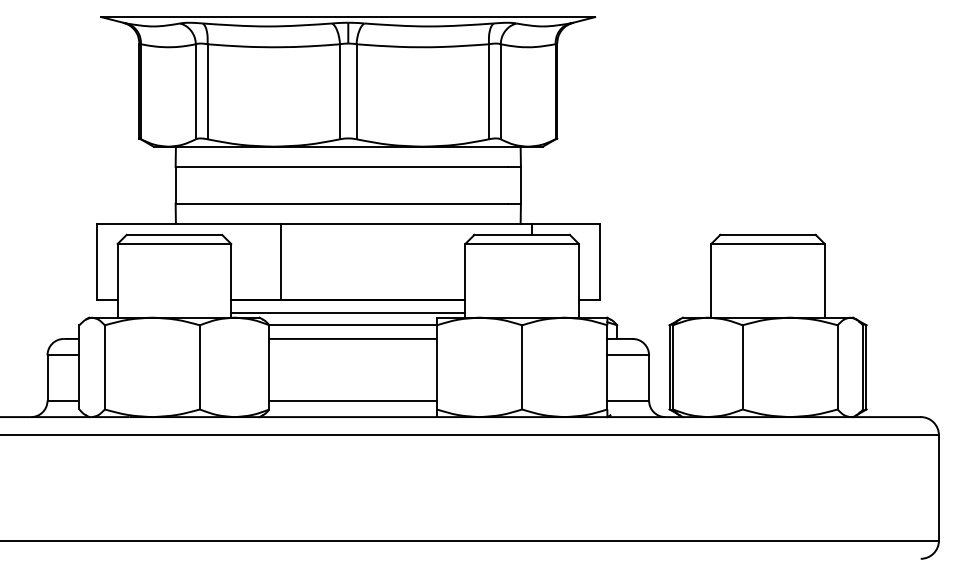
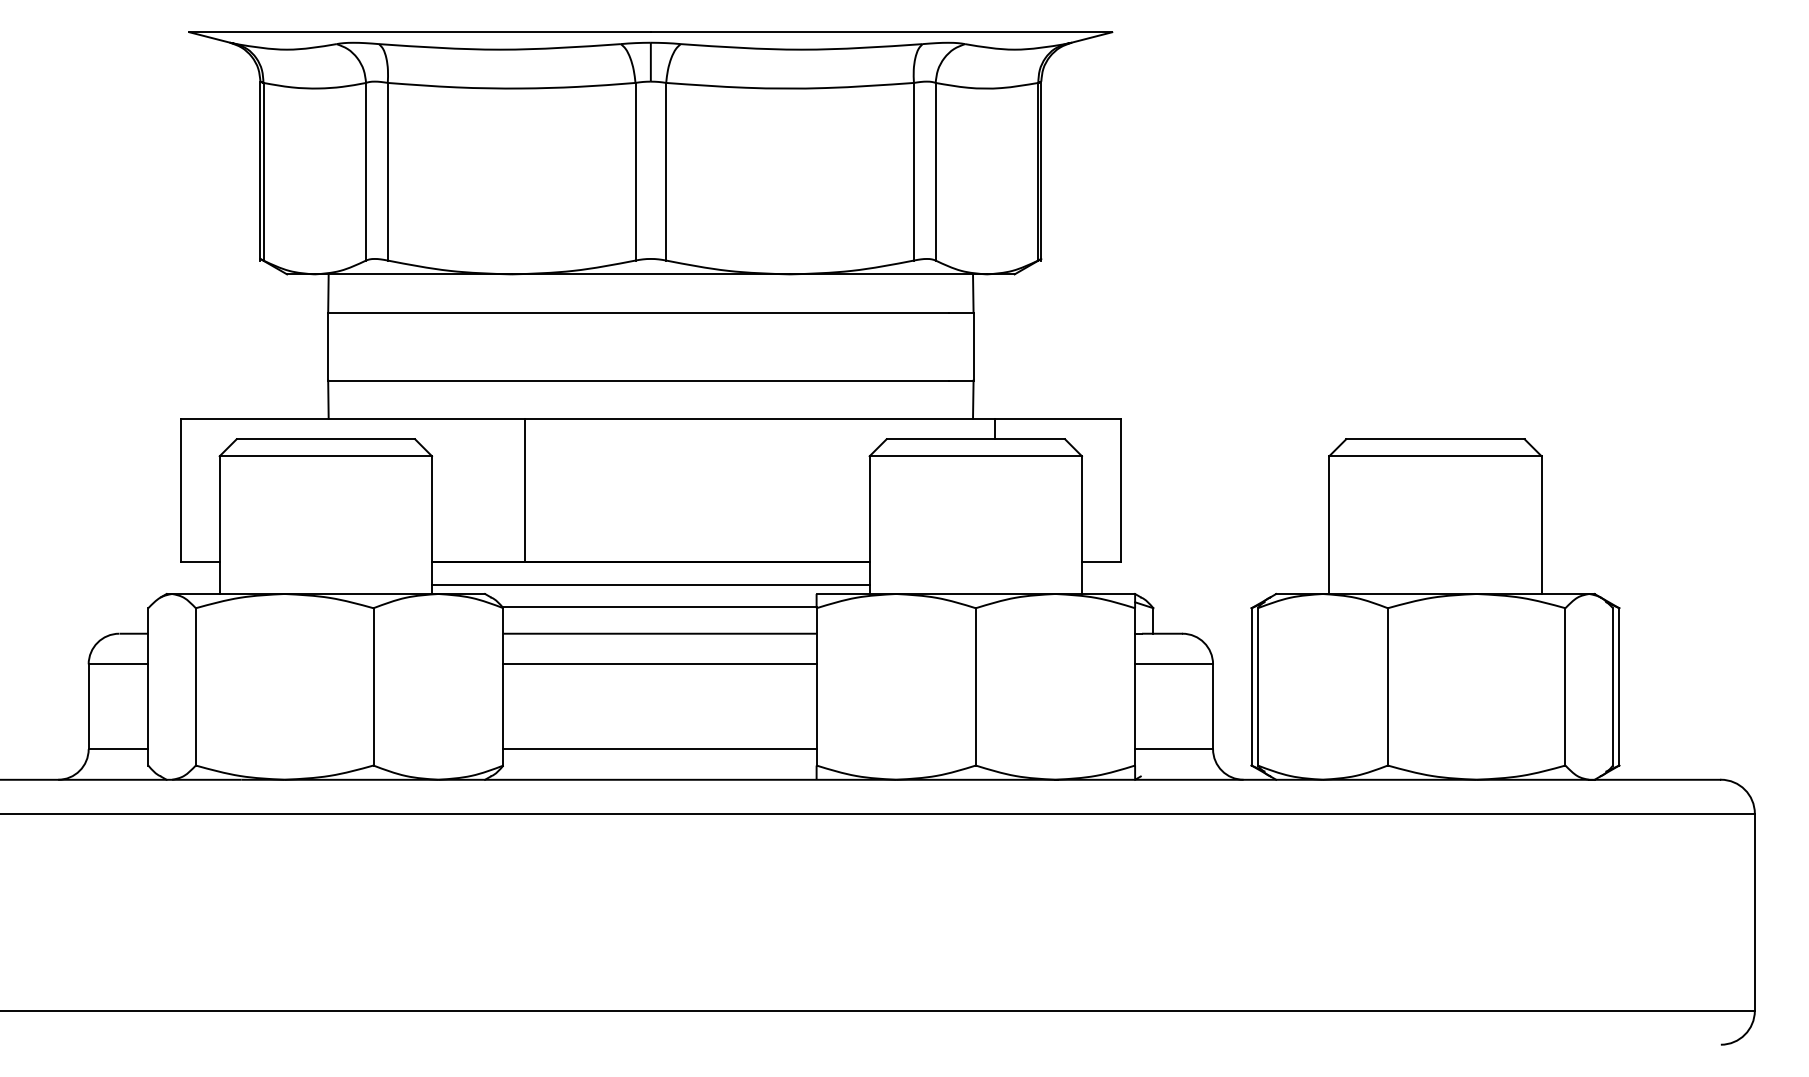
line: (352, 355) -> (658, 664), added

